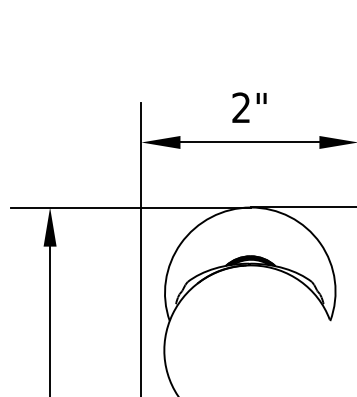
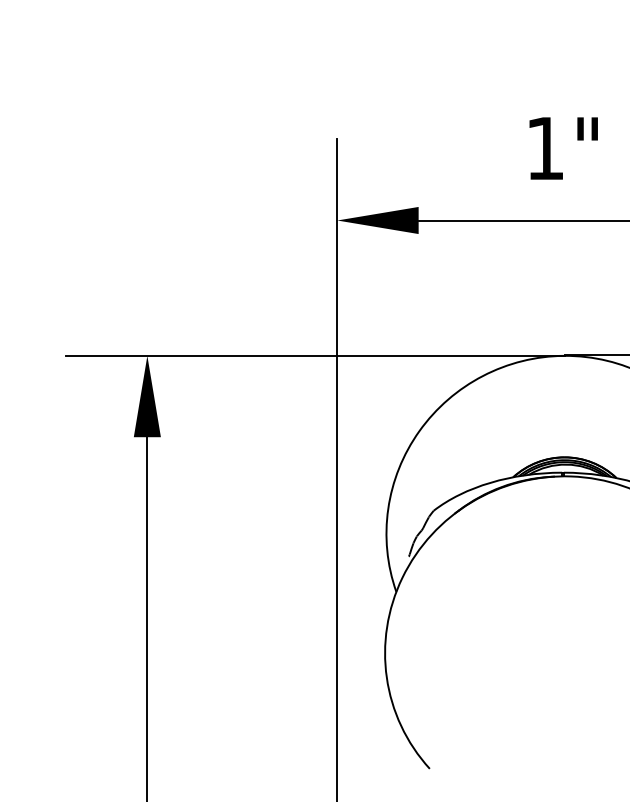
text: (240, 107) -> (543, 147), 2" -> 1"

